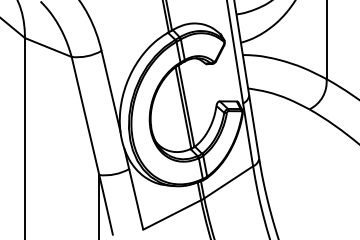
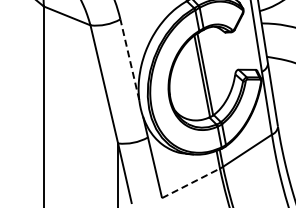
line: (110, 90) -> (129, 58), solid -> dashed
line: (172, 214) -> (191, 182), solid -> dashed

